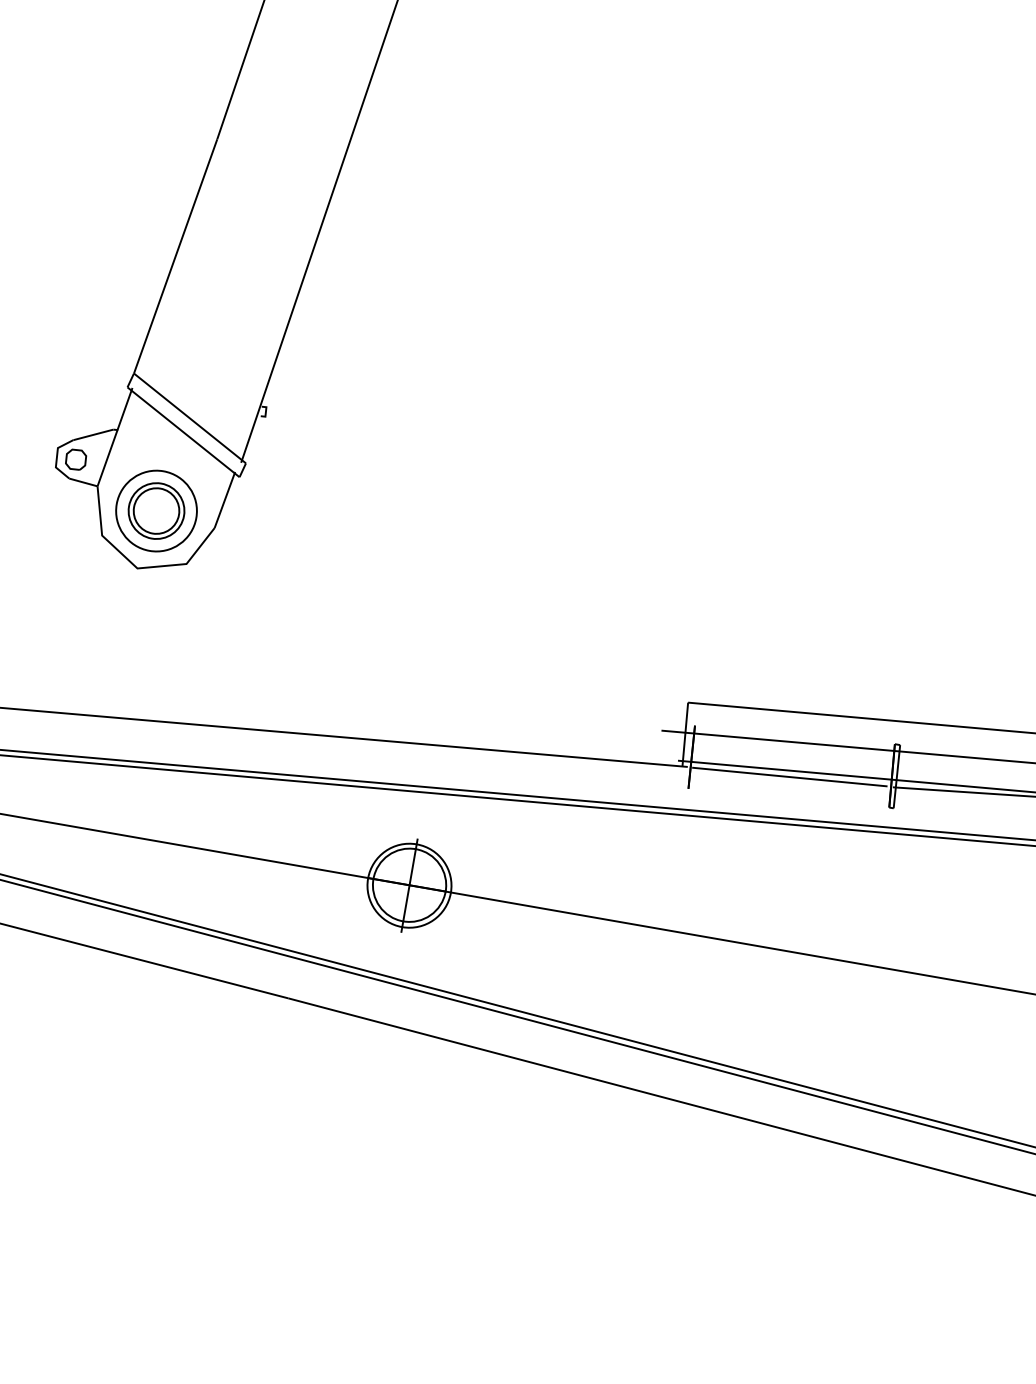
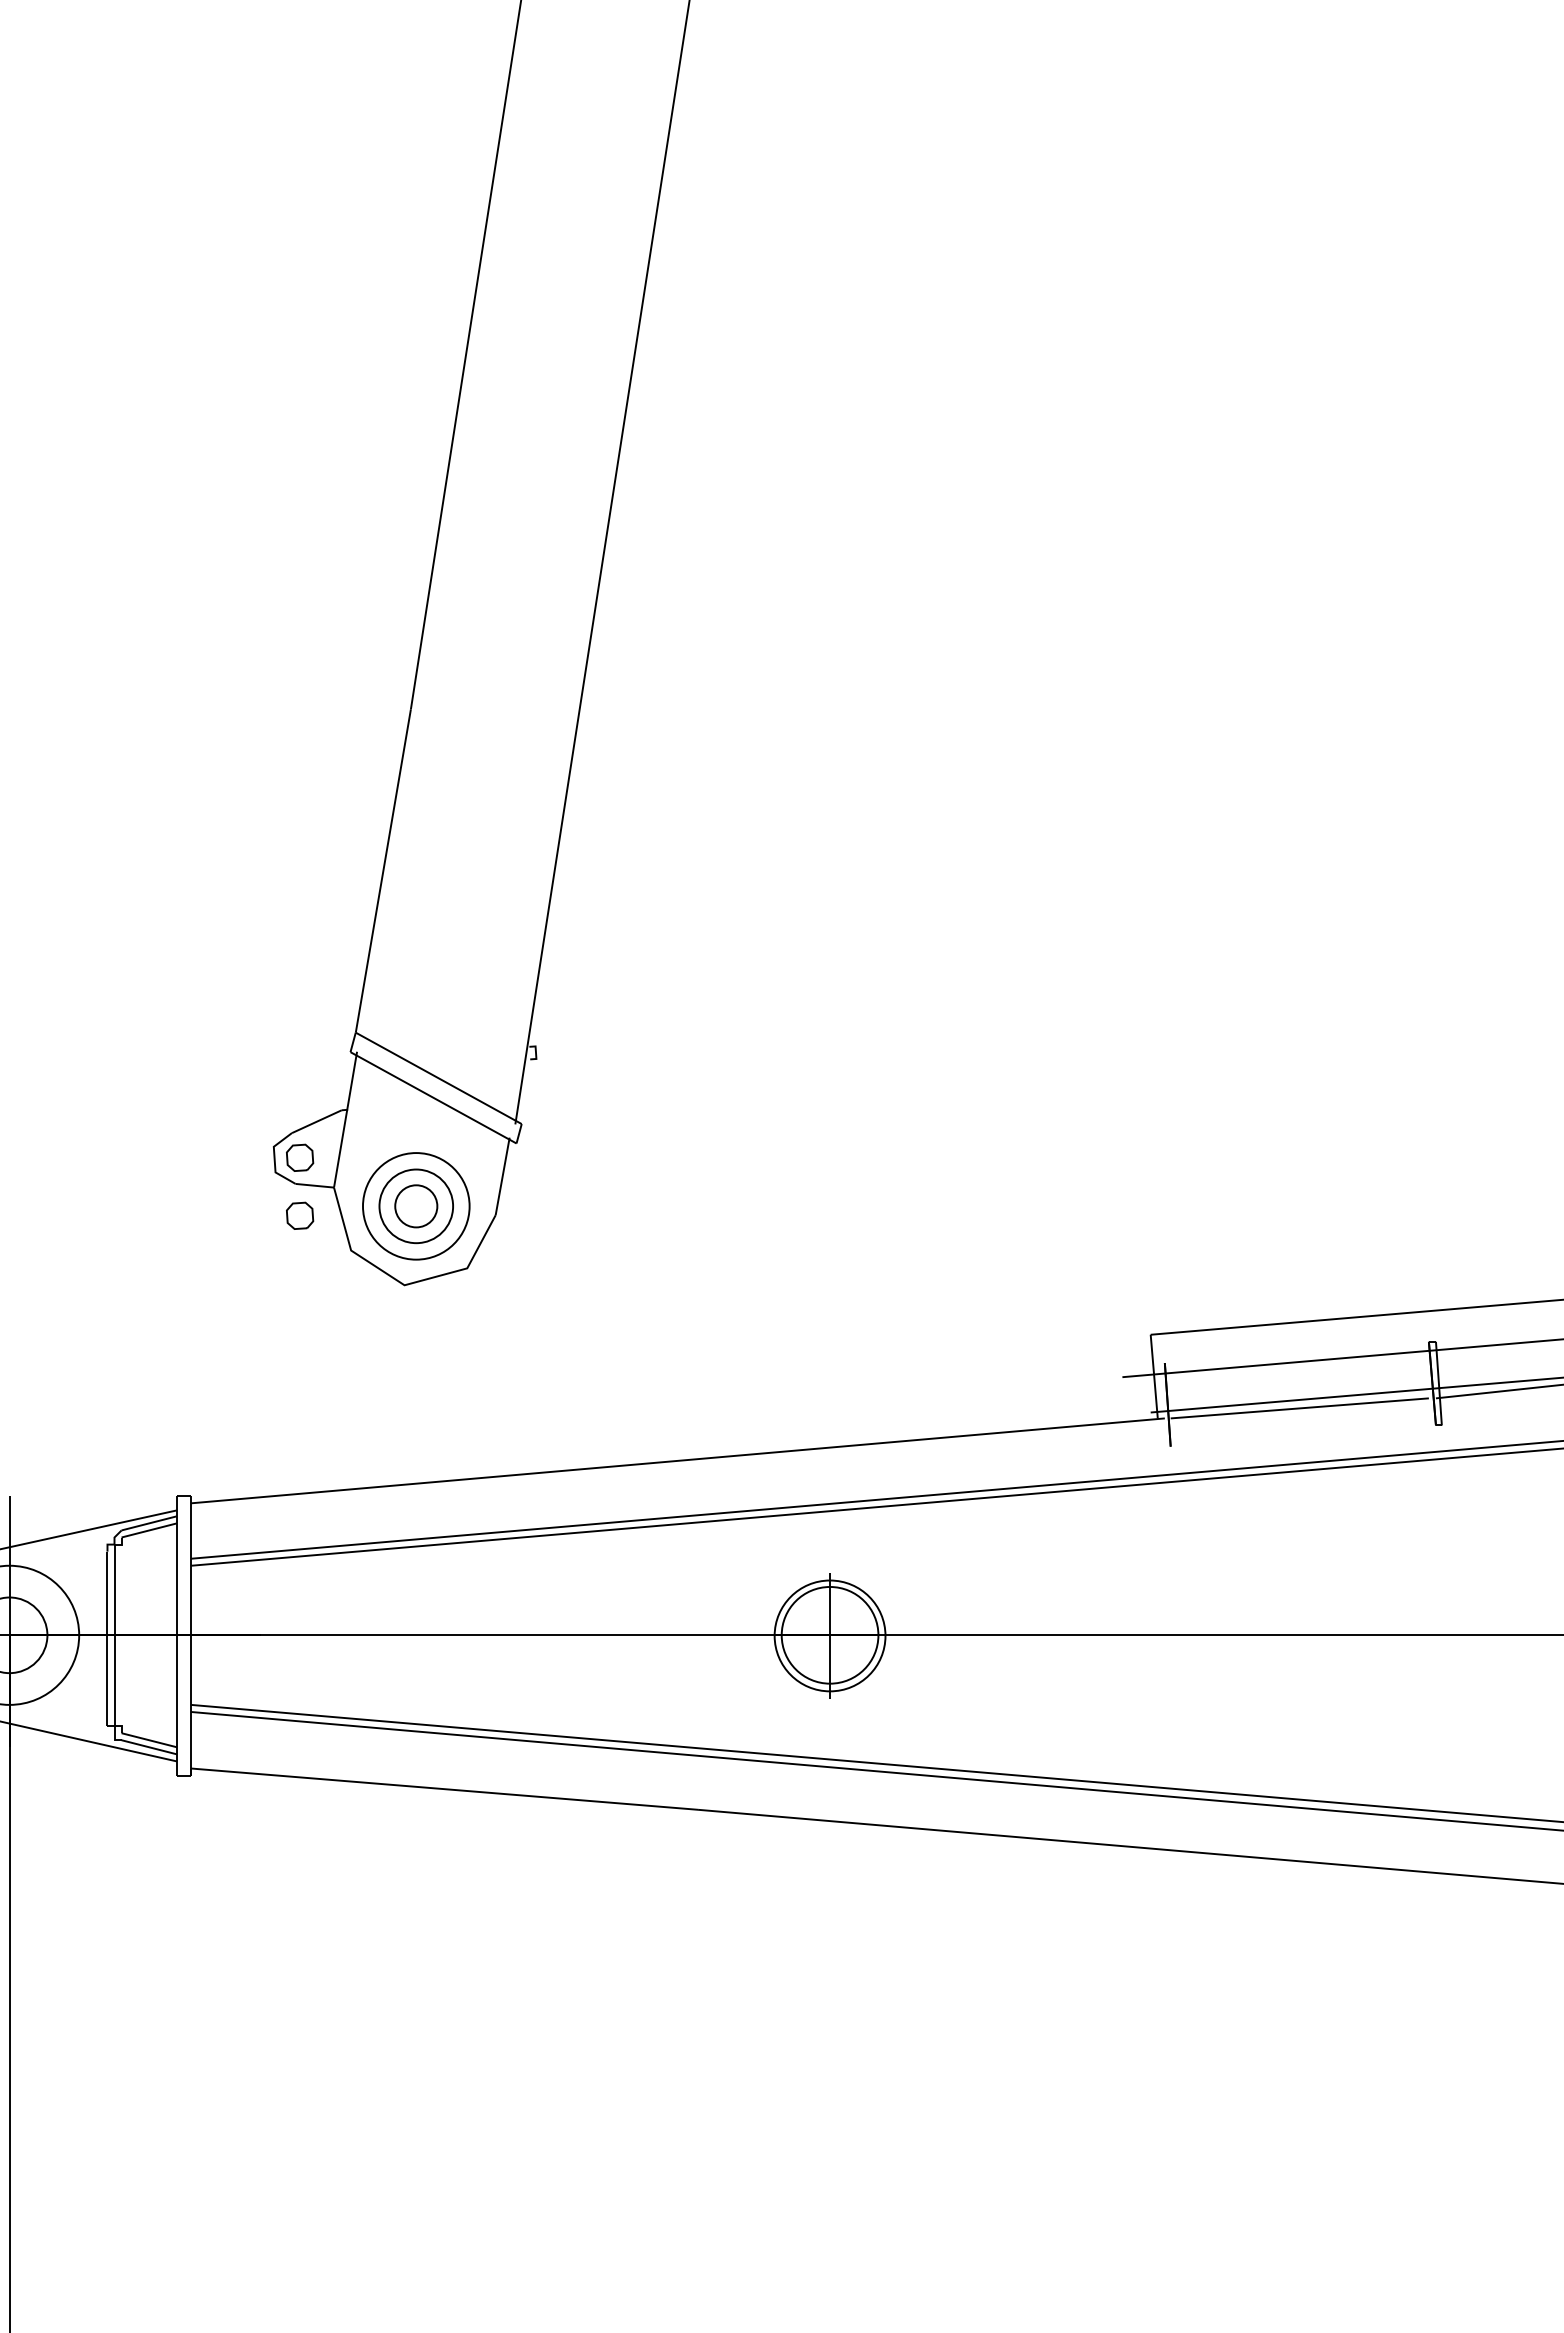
part: (68, 502) -> (300, 1215), added
circle: (156, 511) -> (416, 1206), size x0.7

